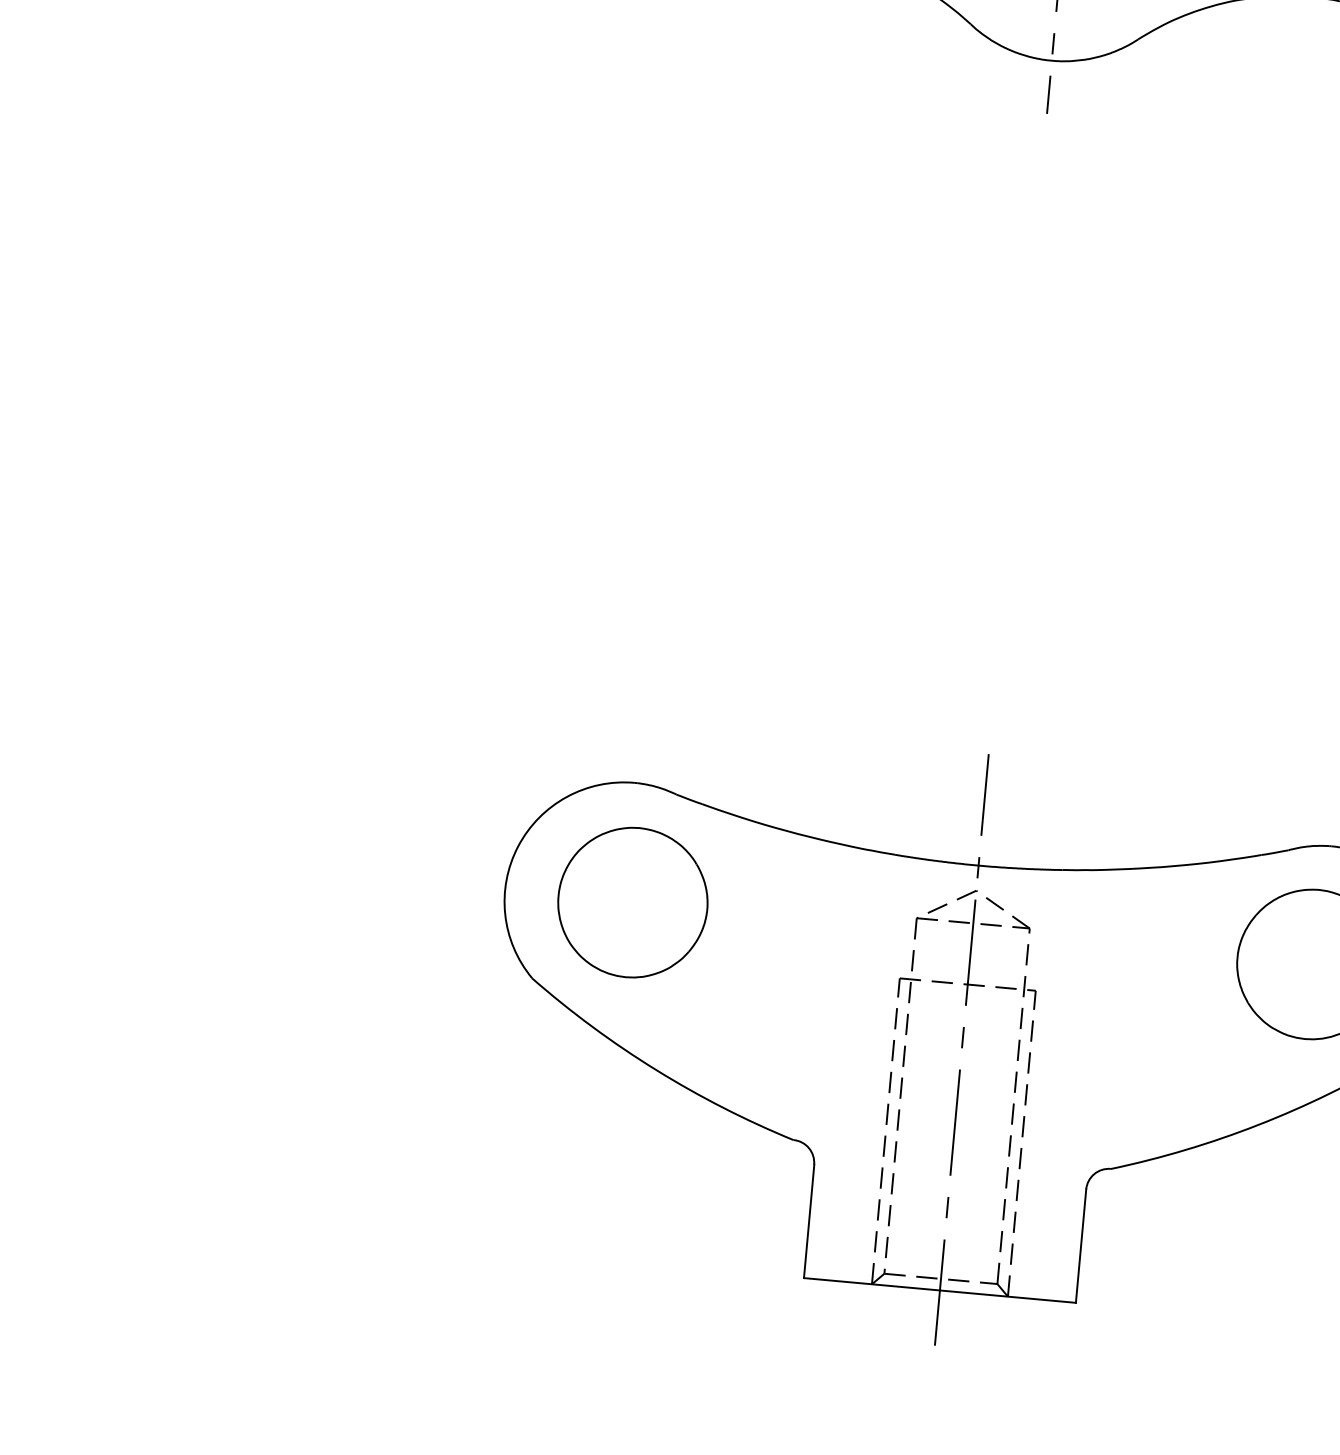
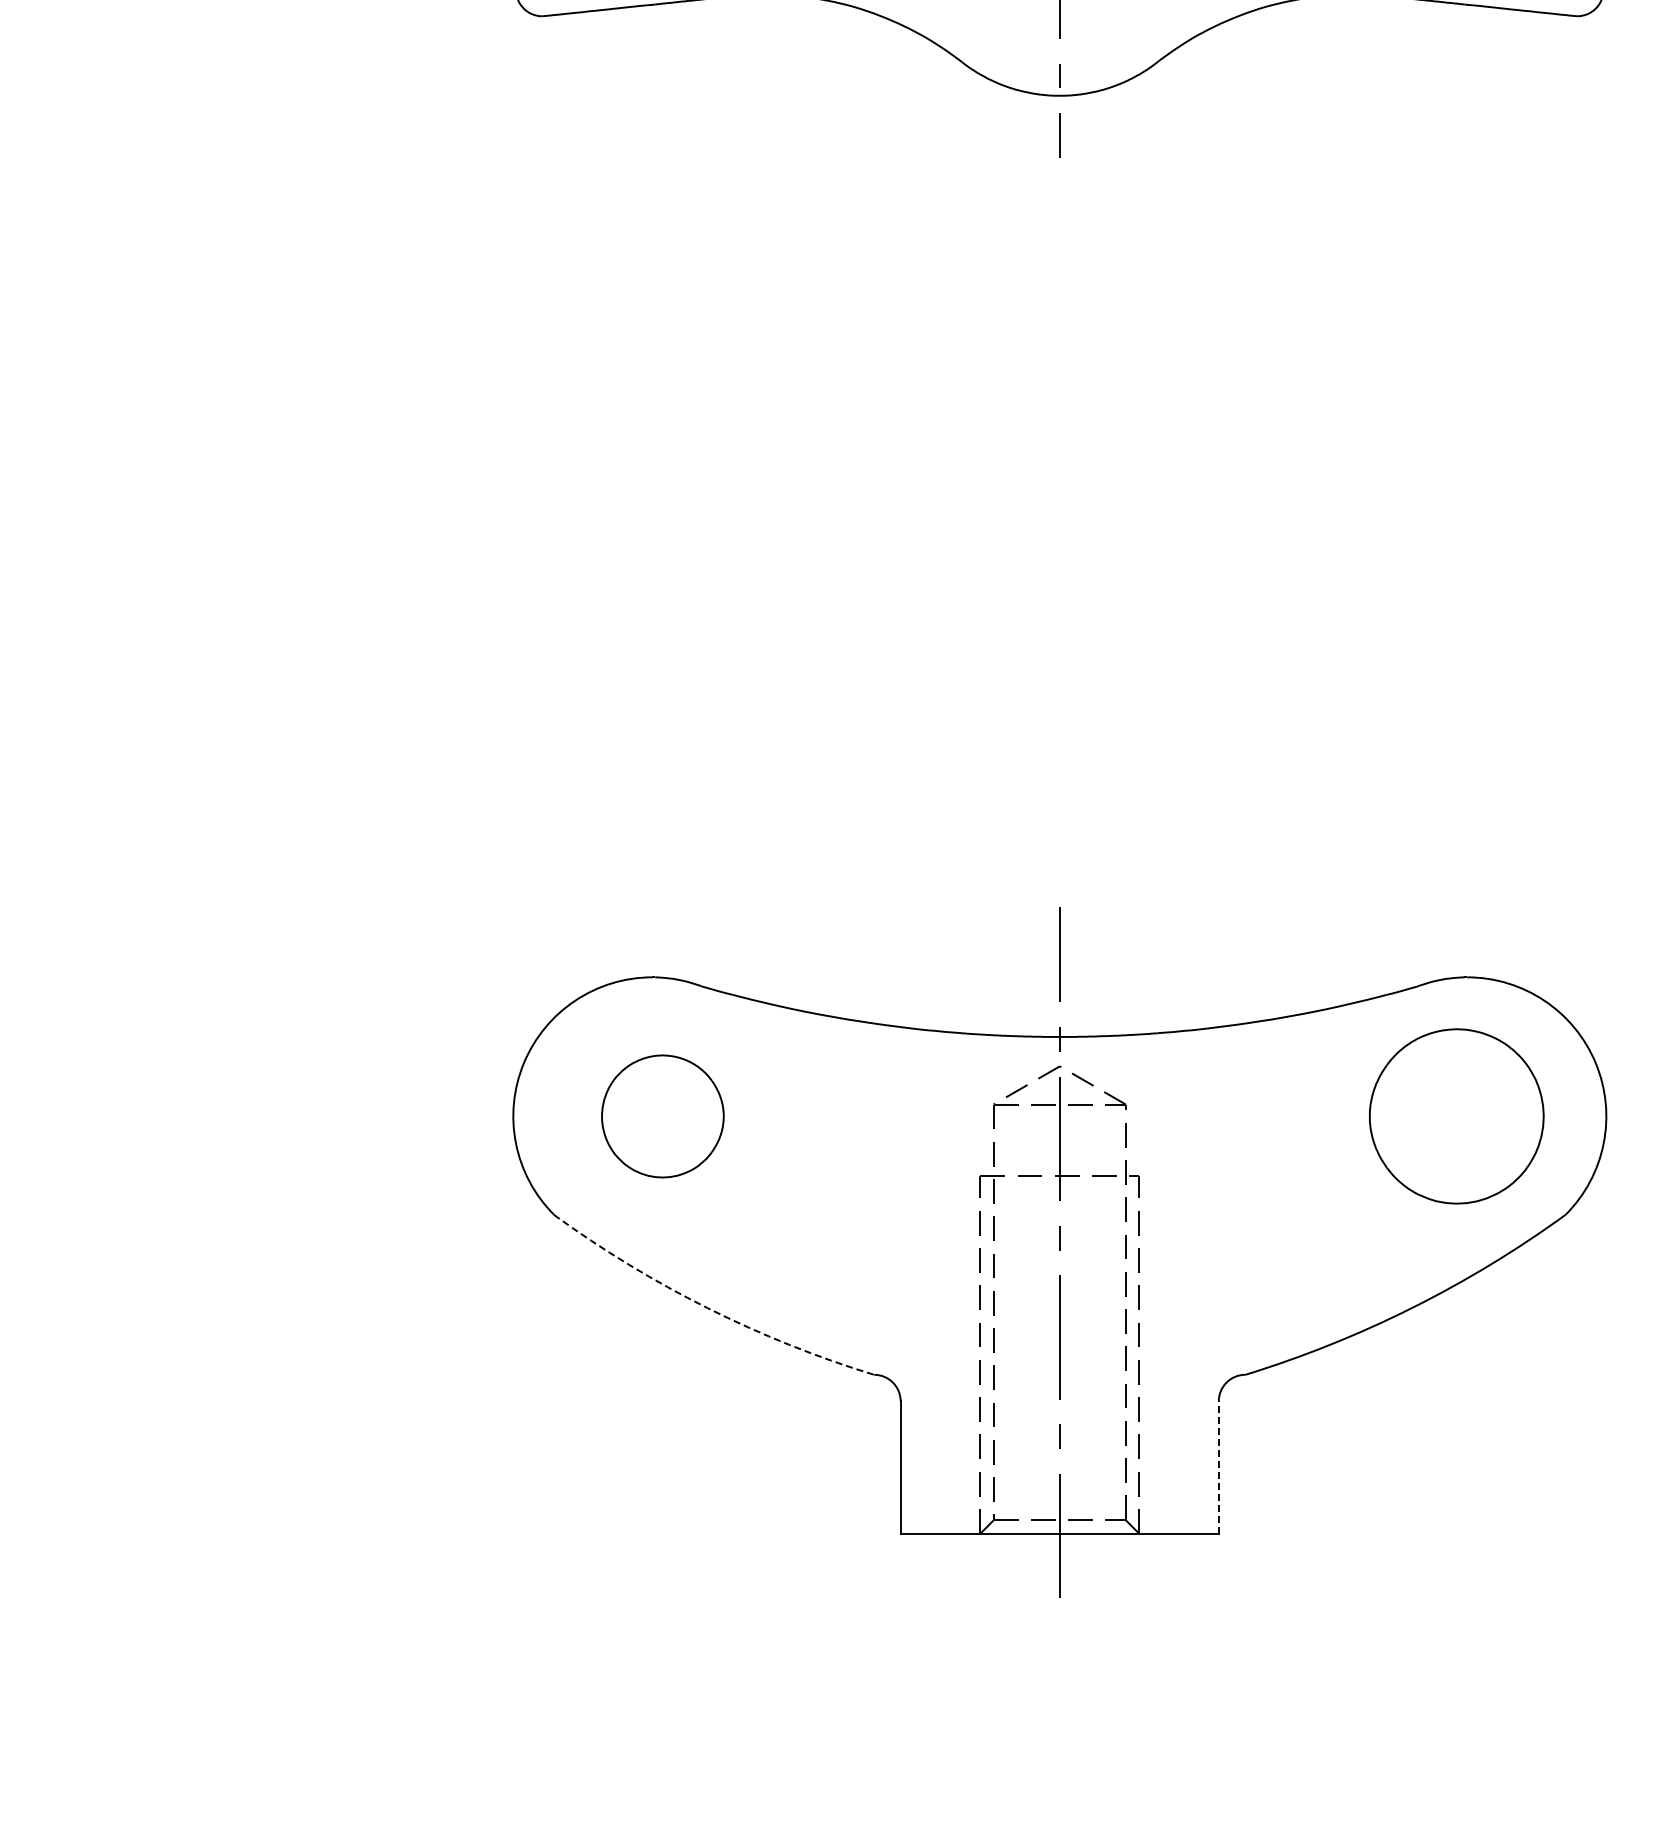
part: (632, 902) -> (662, 1116), size x0.7
arc: (656, 1070) -> (707, 1308), solid -> dashed
line: (1080, 1246) -> (1218, 1467), solid -> dashed

